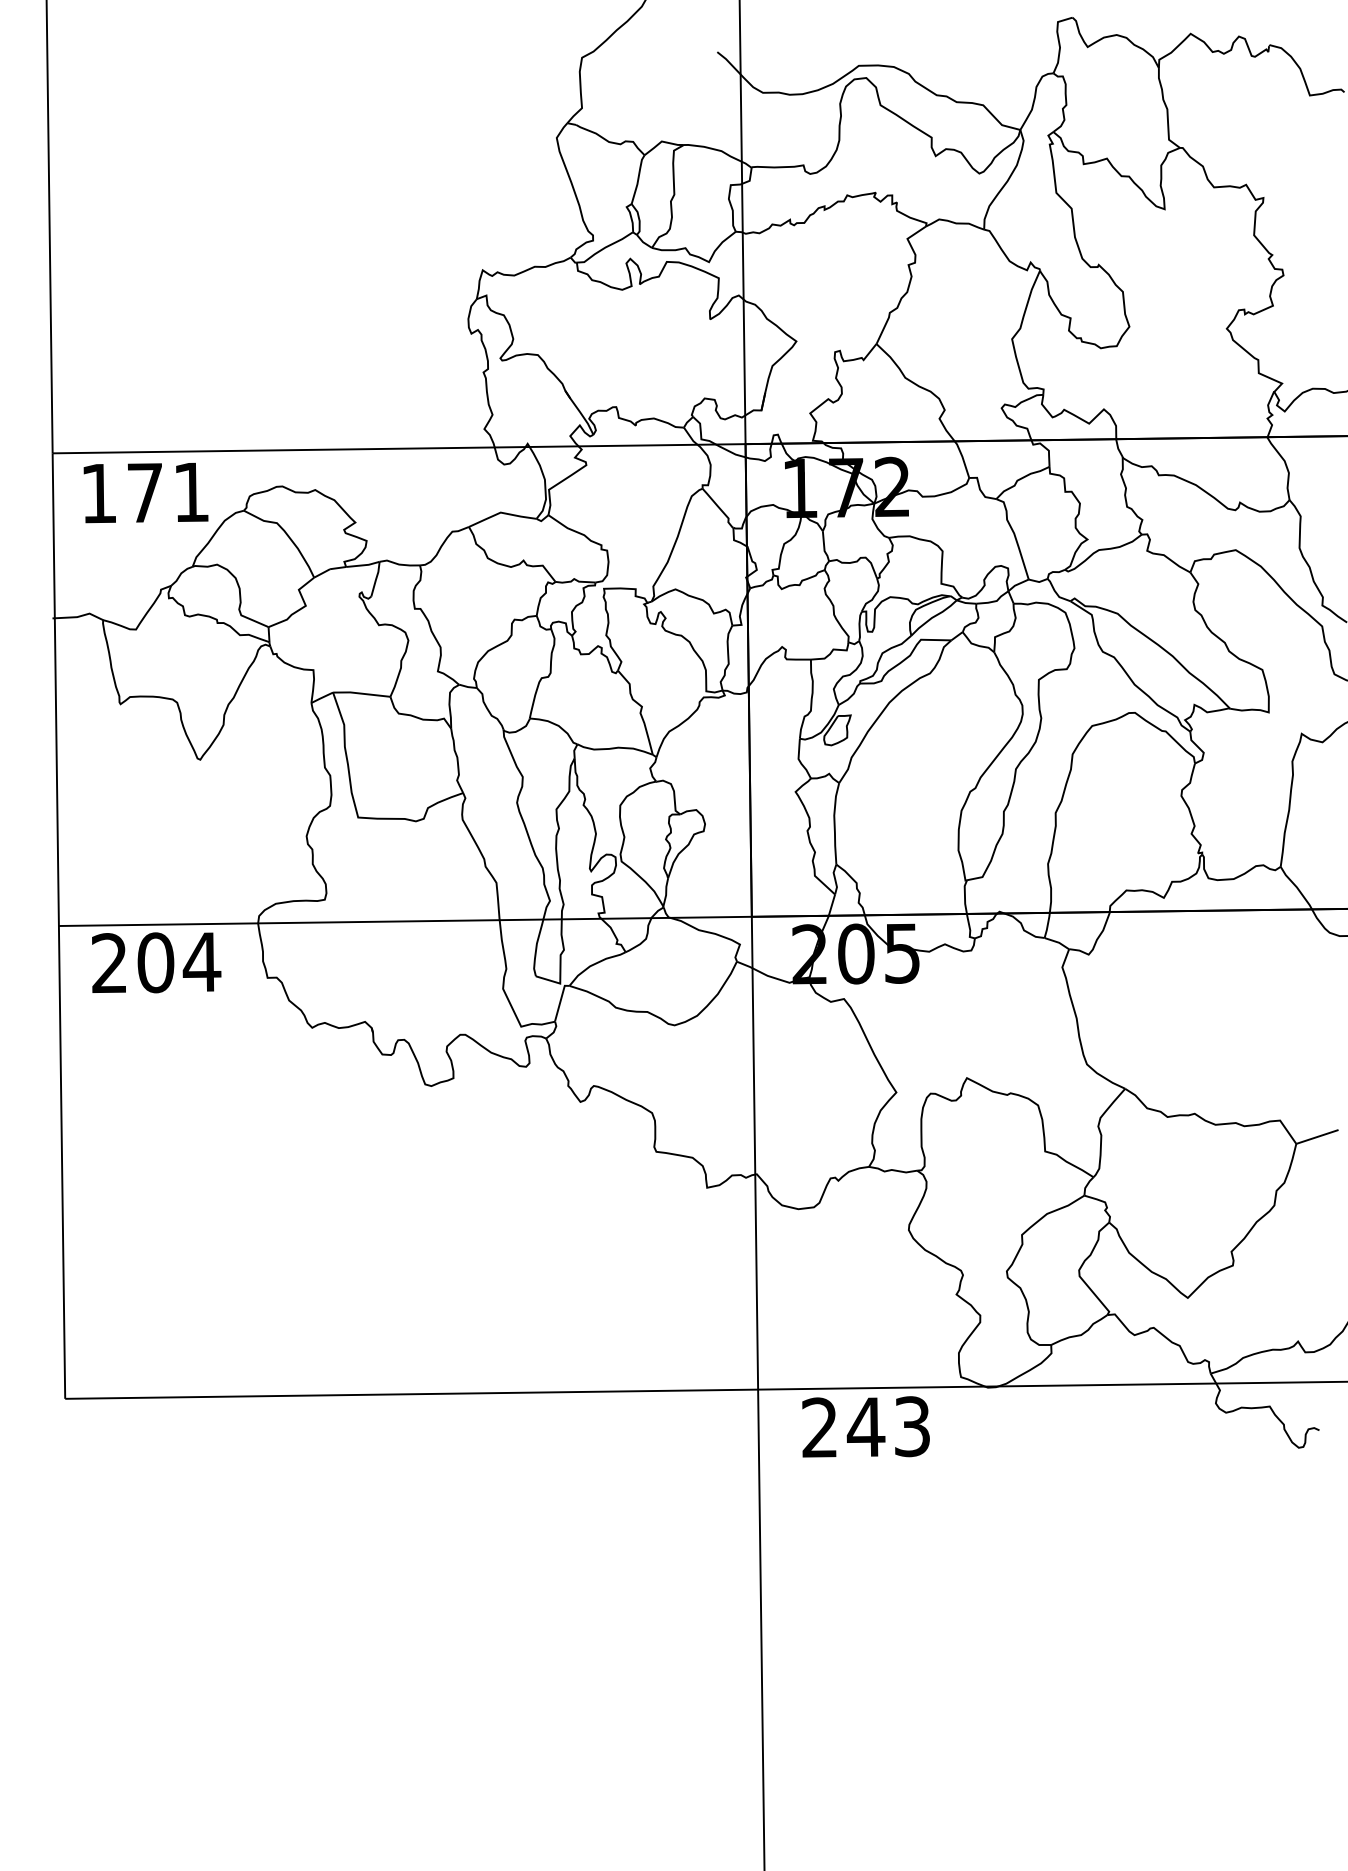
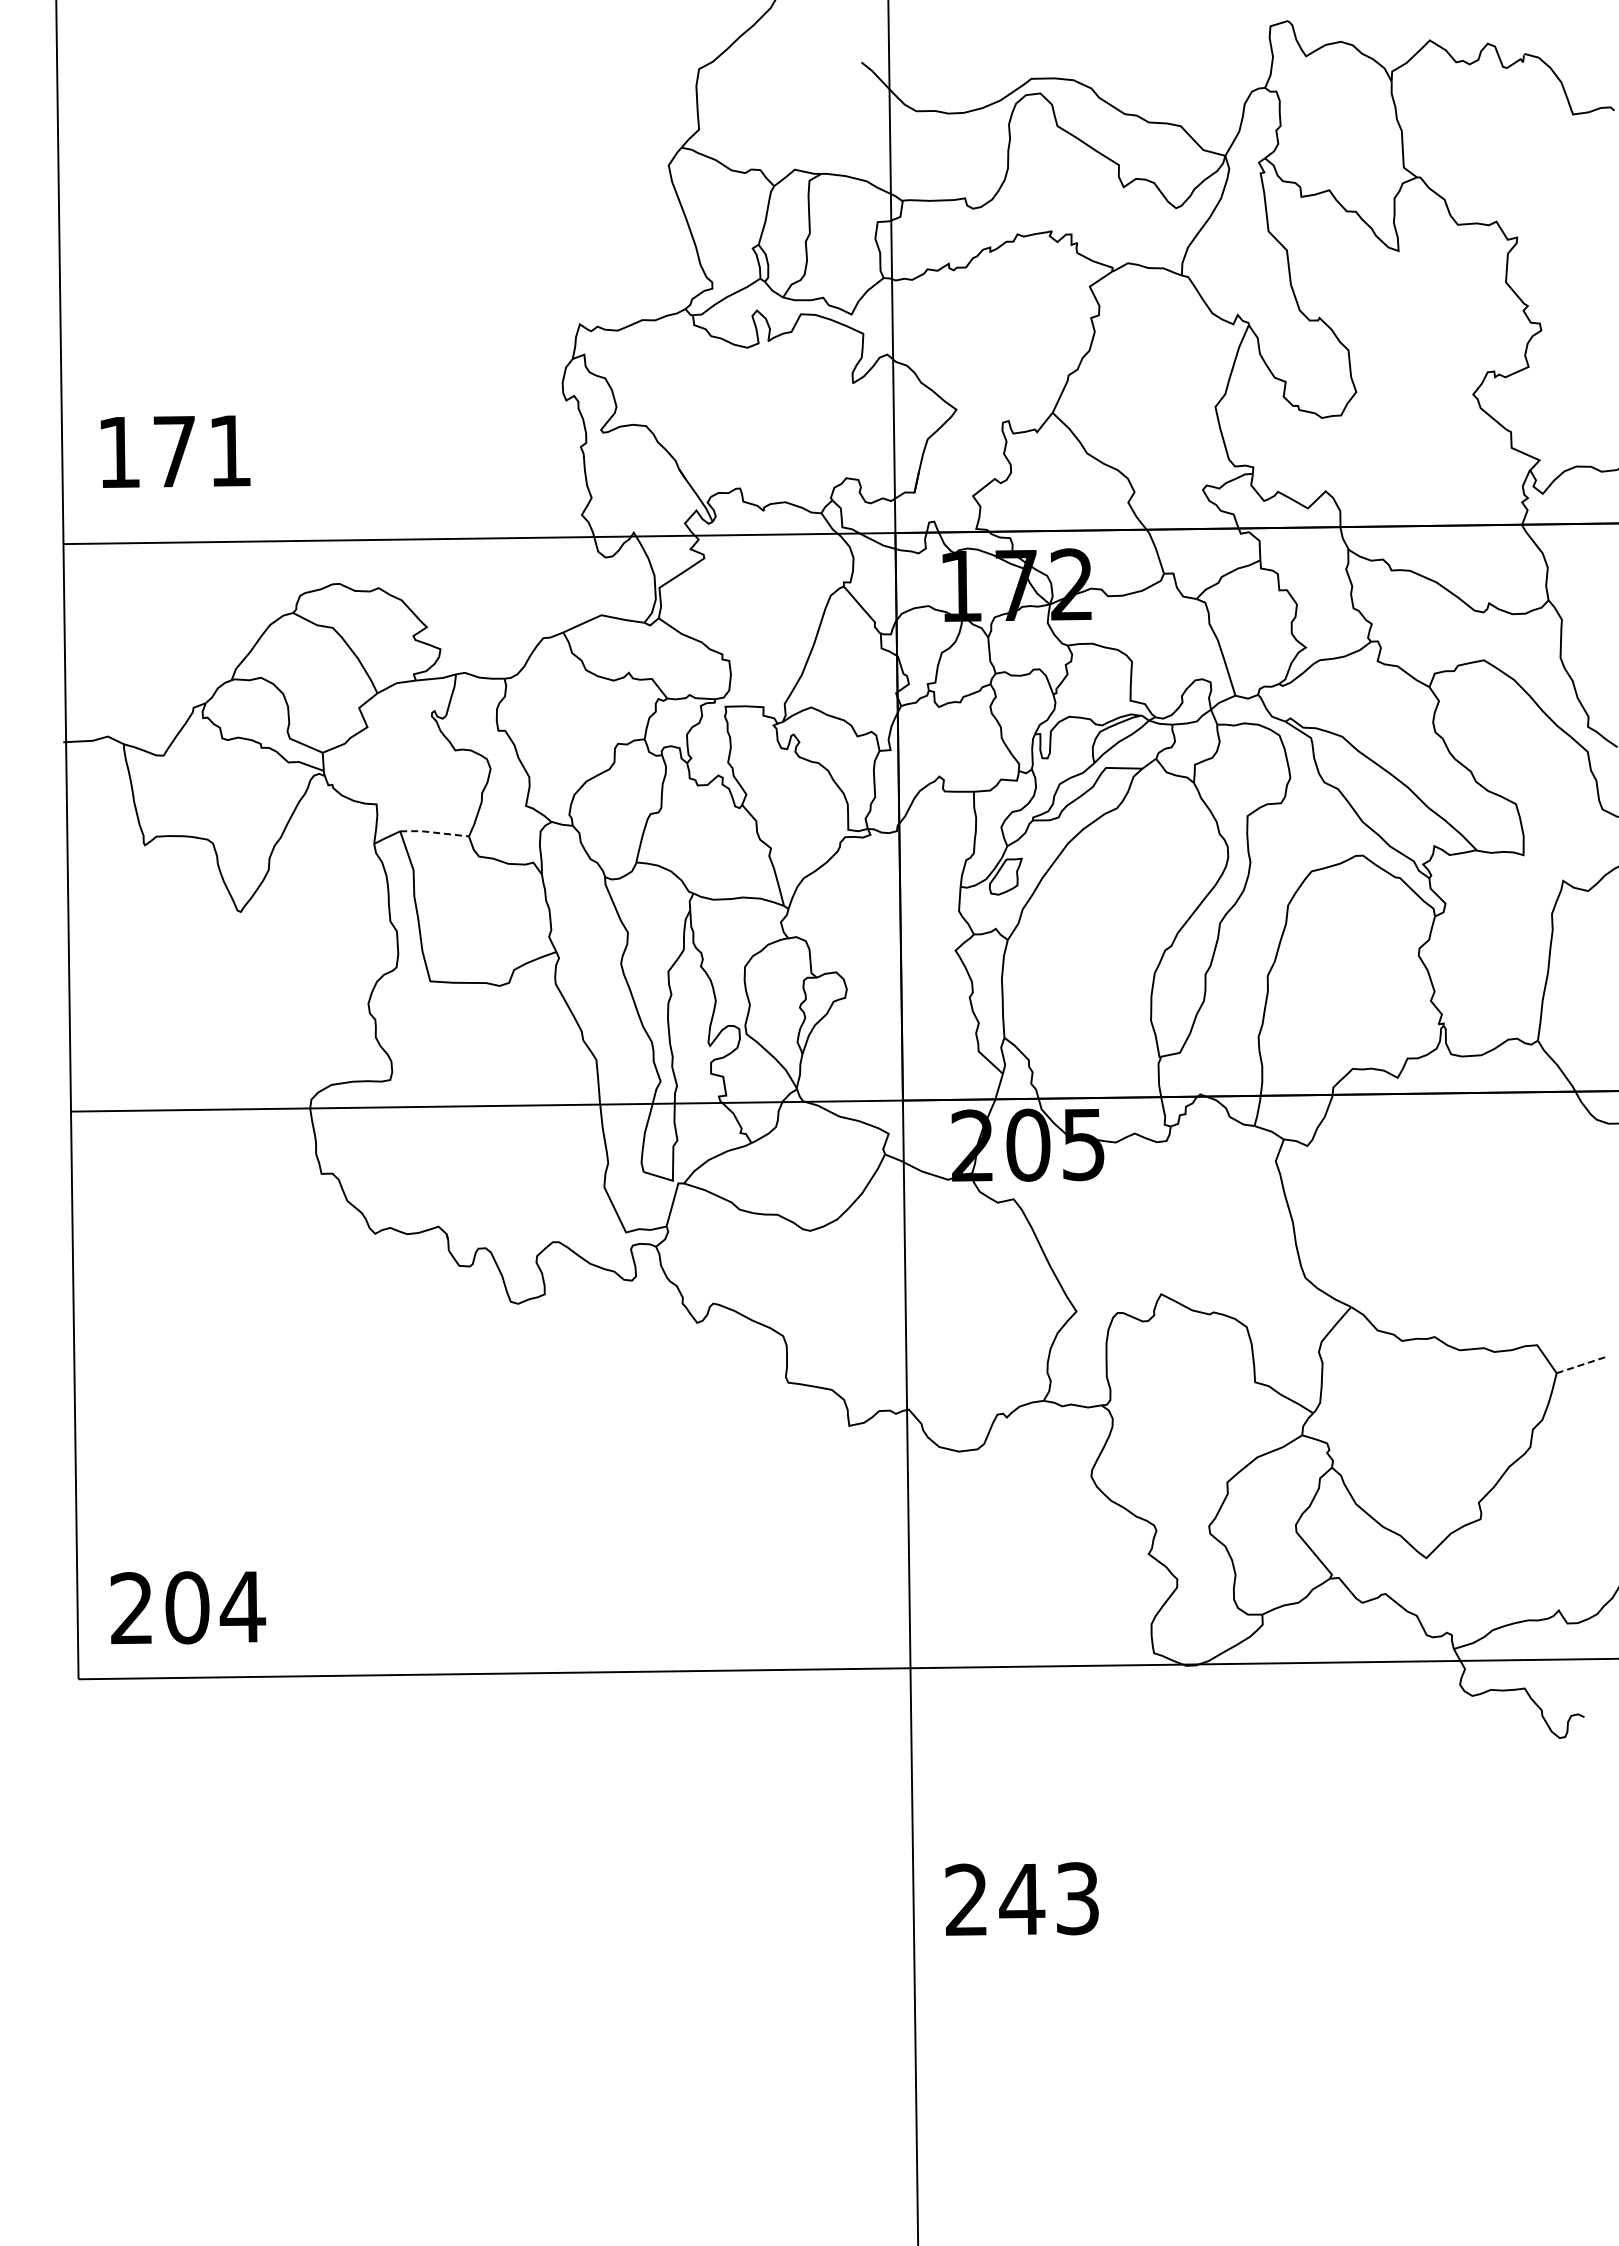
text: (145, 492) -> (175, 451), moved
line: (361, 693) -> (434, 832), solid -> dashed
text: (156, 962) -> (188, 1607), moved
line: (1317, 1136) -> (1582, 1364), solid -> dashed
text: (865, 1426) -> (1021, 1898), moved

